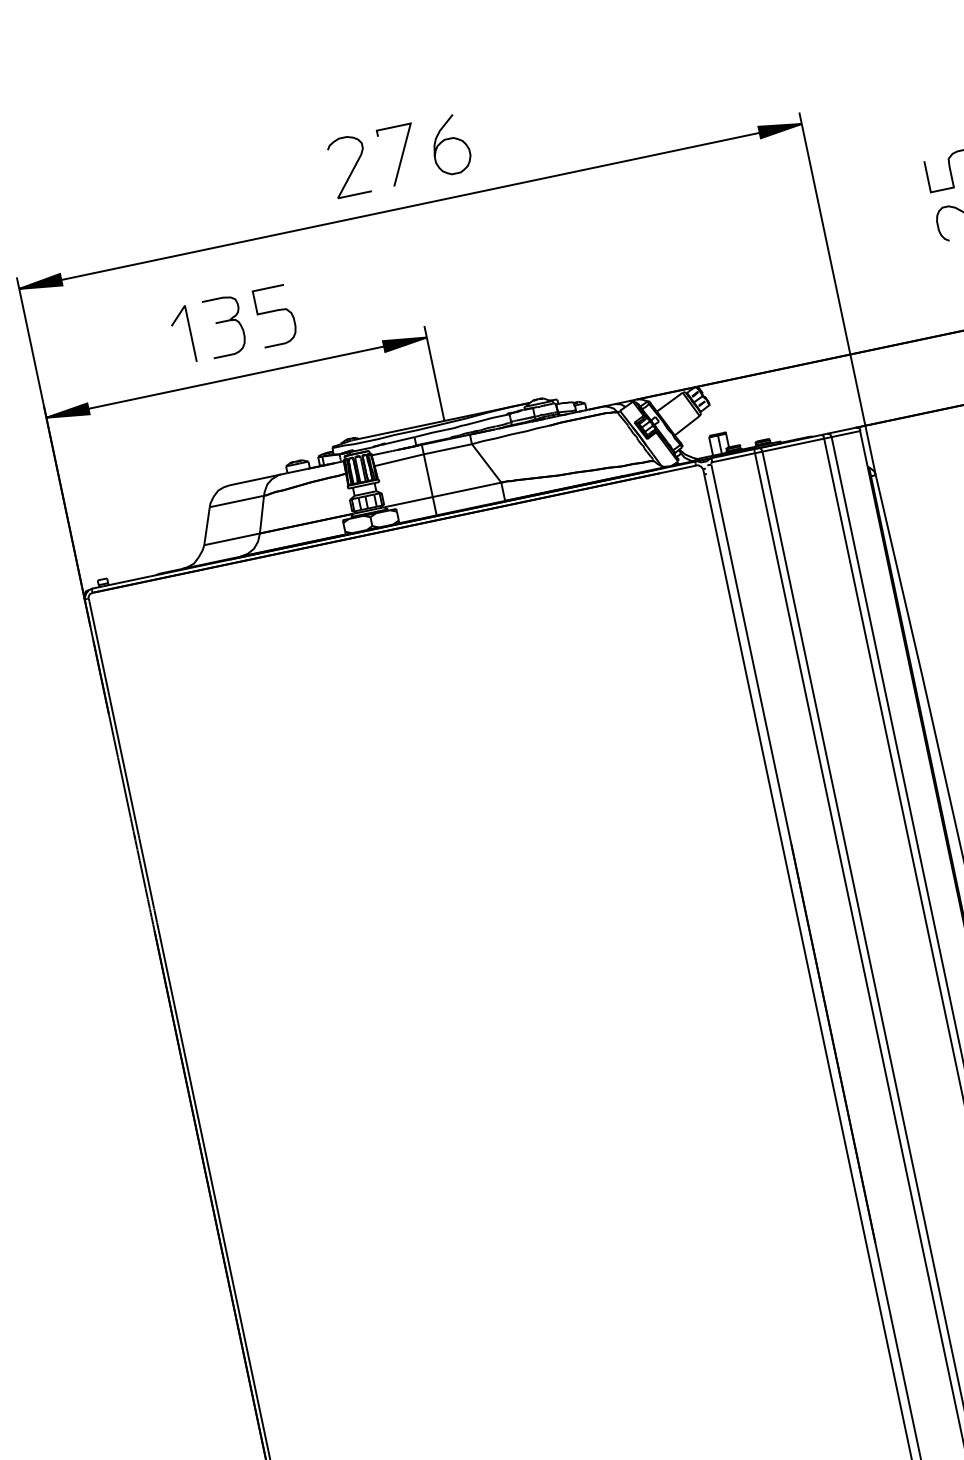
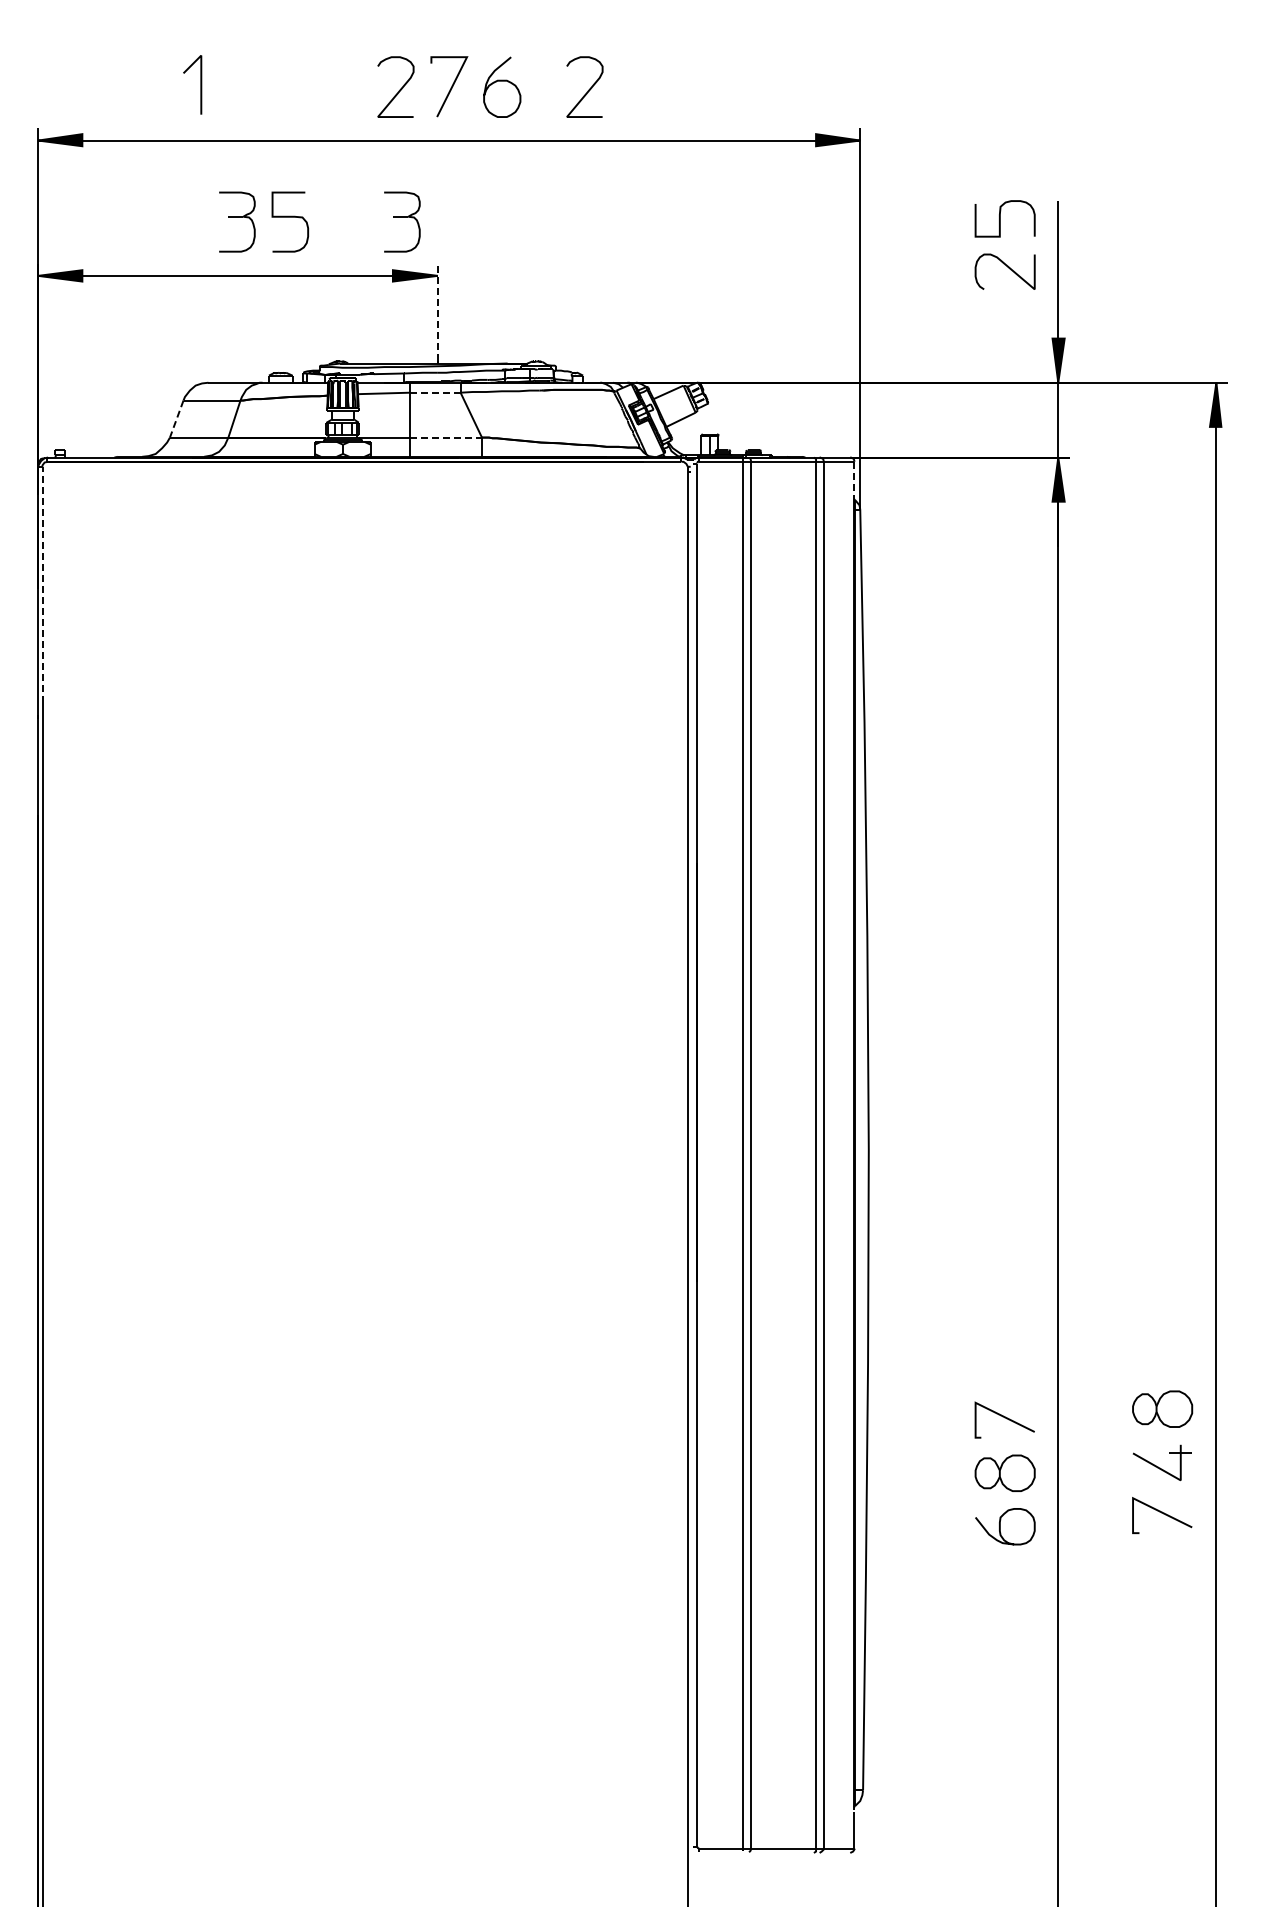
curve: (532, 129) -> (588, 89), added
part: (382, 292) -> (402, 221), added
line: (190, 333) -> (200, 84), moved
line: (433, 371) -> (437, 311), solid -> dashed
line: (863, 448) -> (853, 480), solid -> dashed
line: (447, 449) -> (434, 392), solid -> dashed
line: (467, 489) -> (446, 437), solid -> dashed
line: (206, 526) -> (176, 419), solid -> dashed
line: (112, 711) -> (42, 585), solid -> dashed

